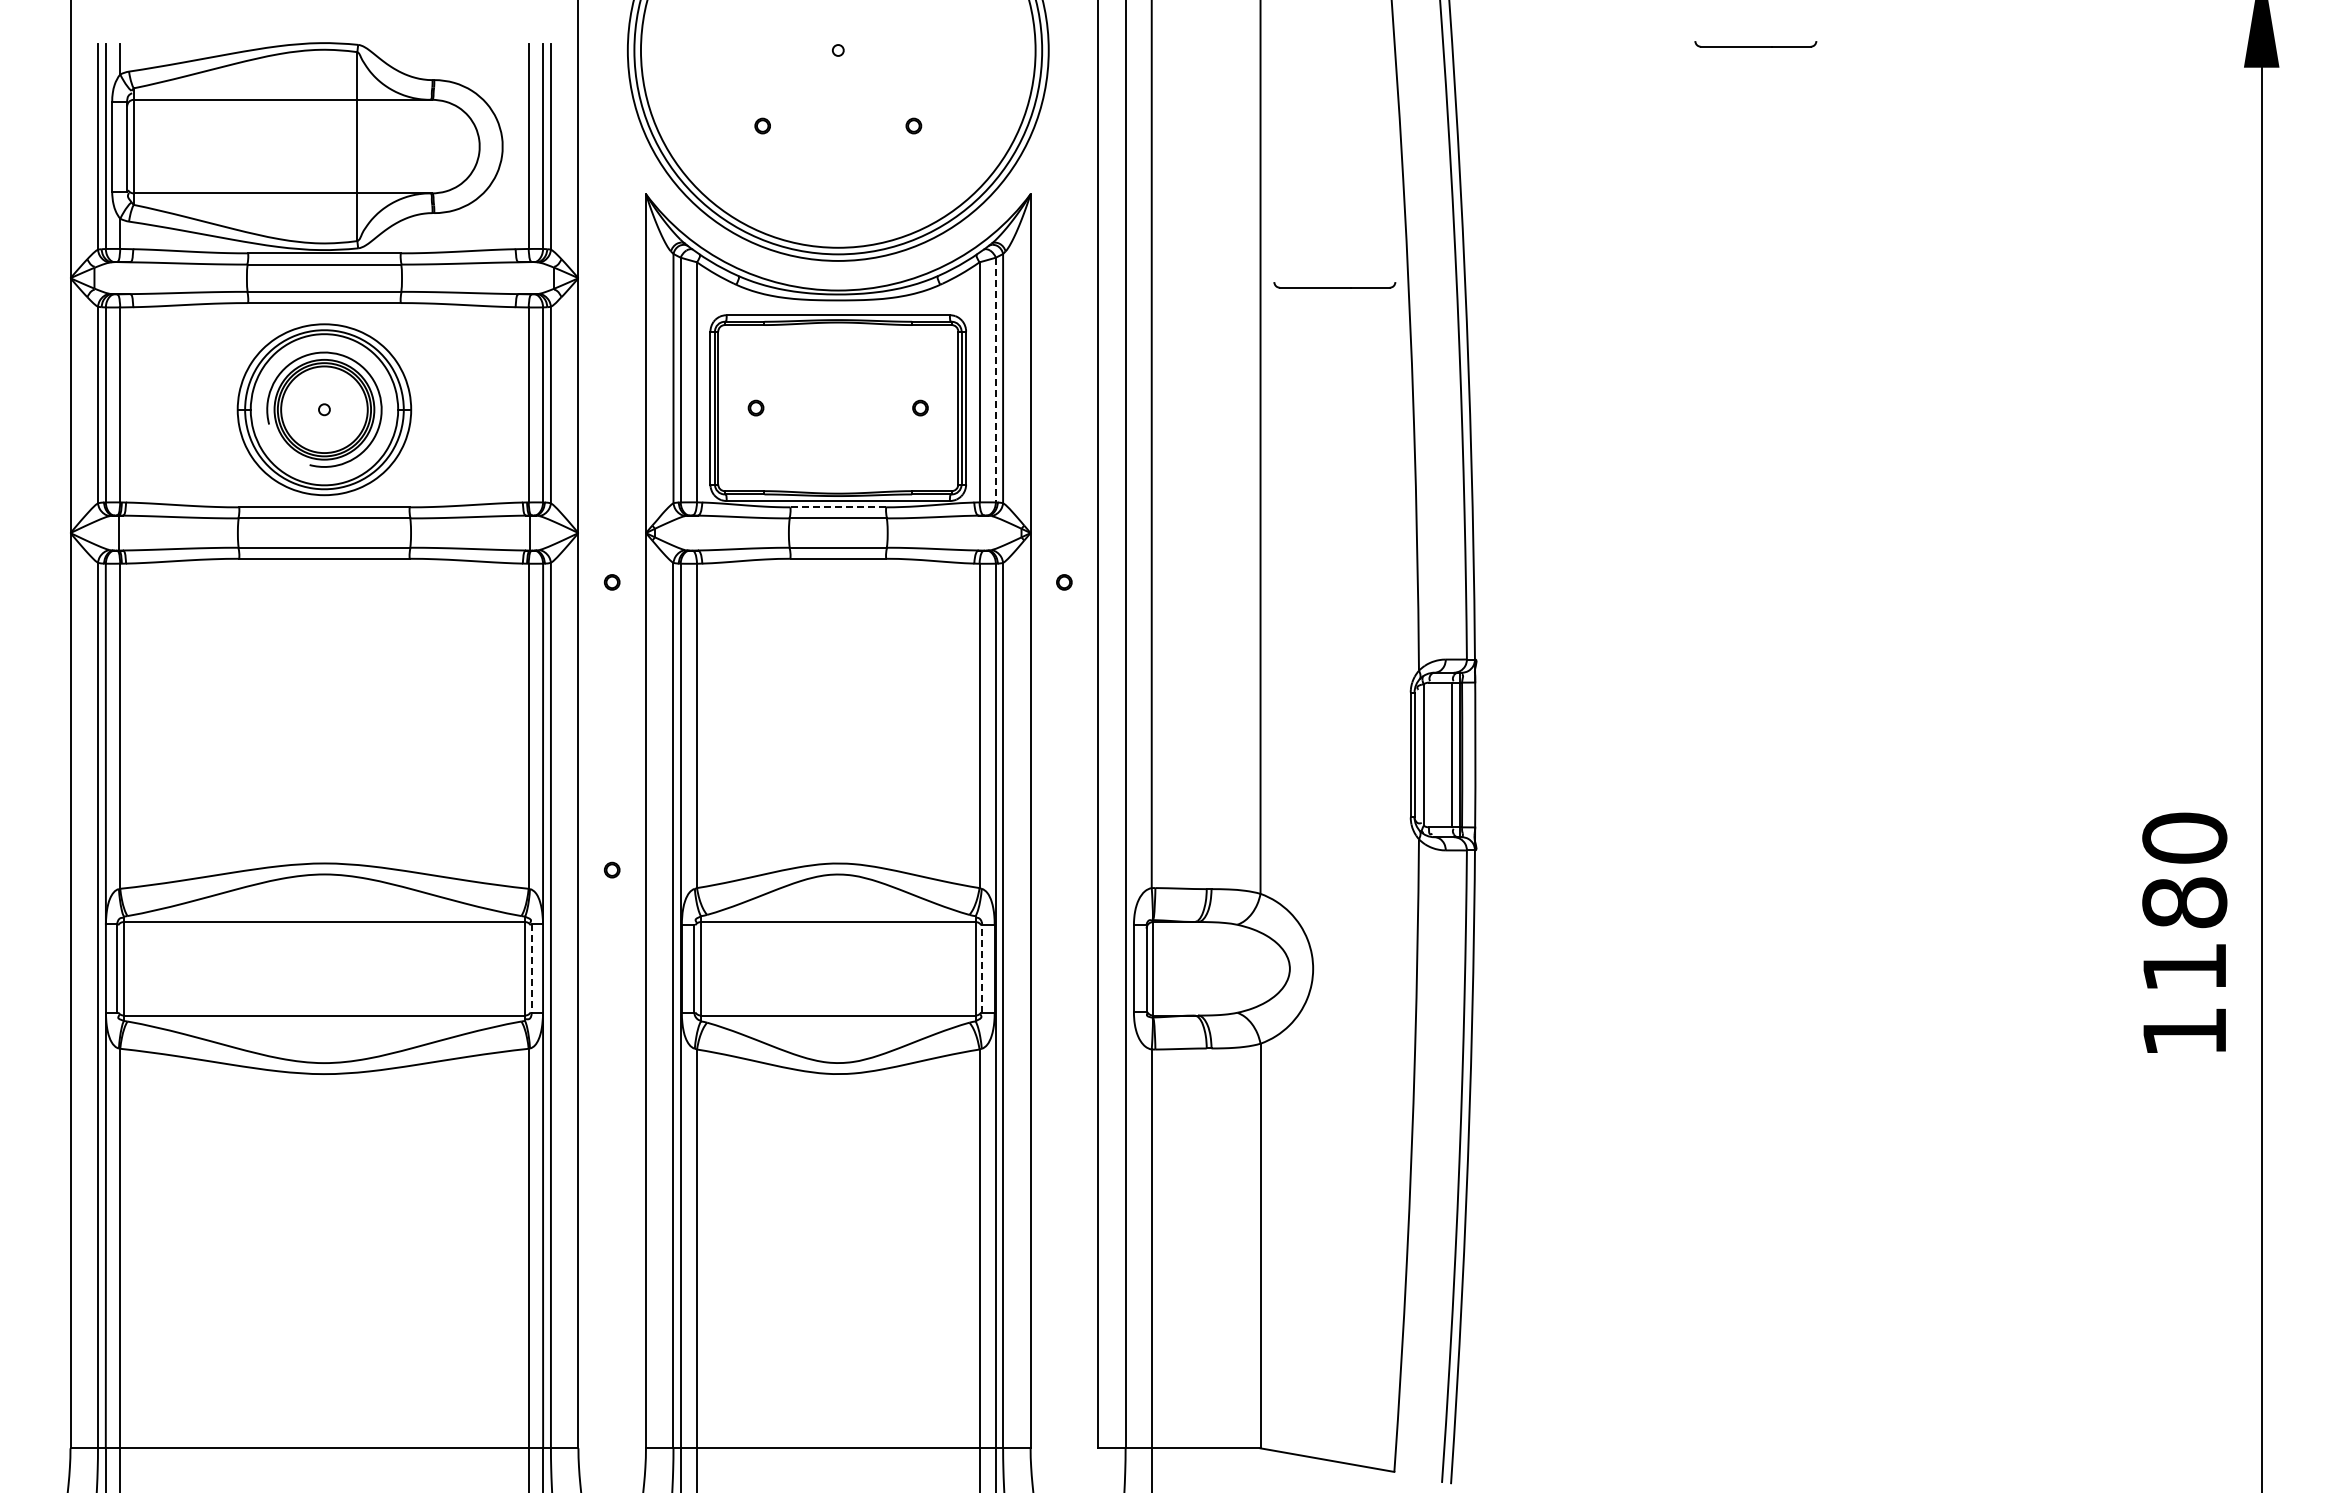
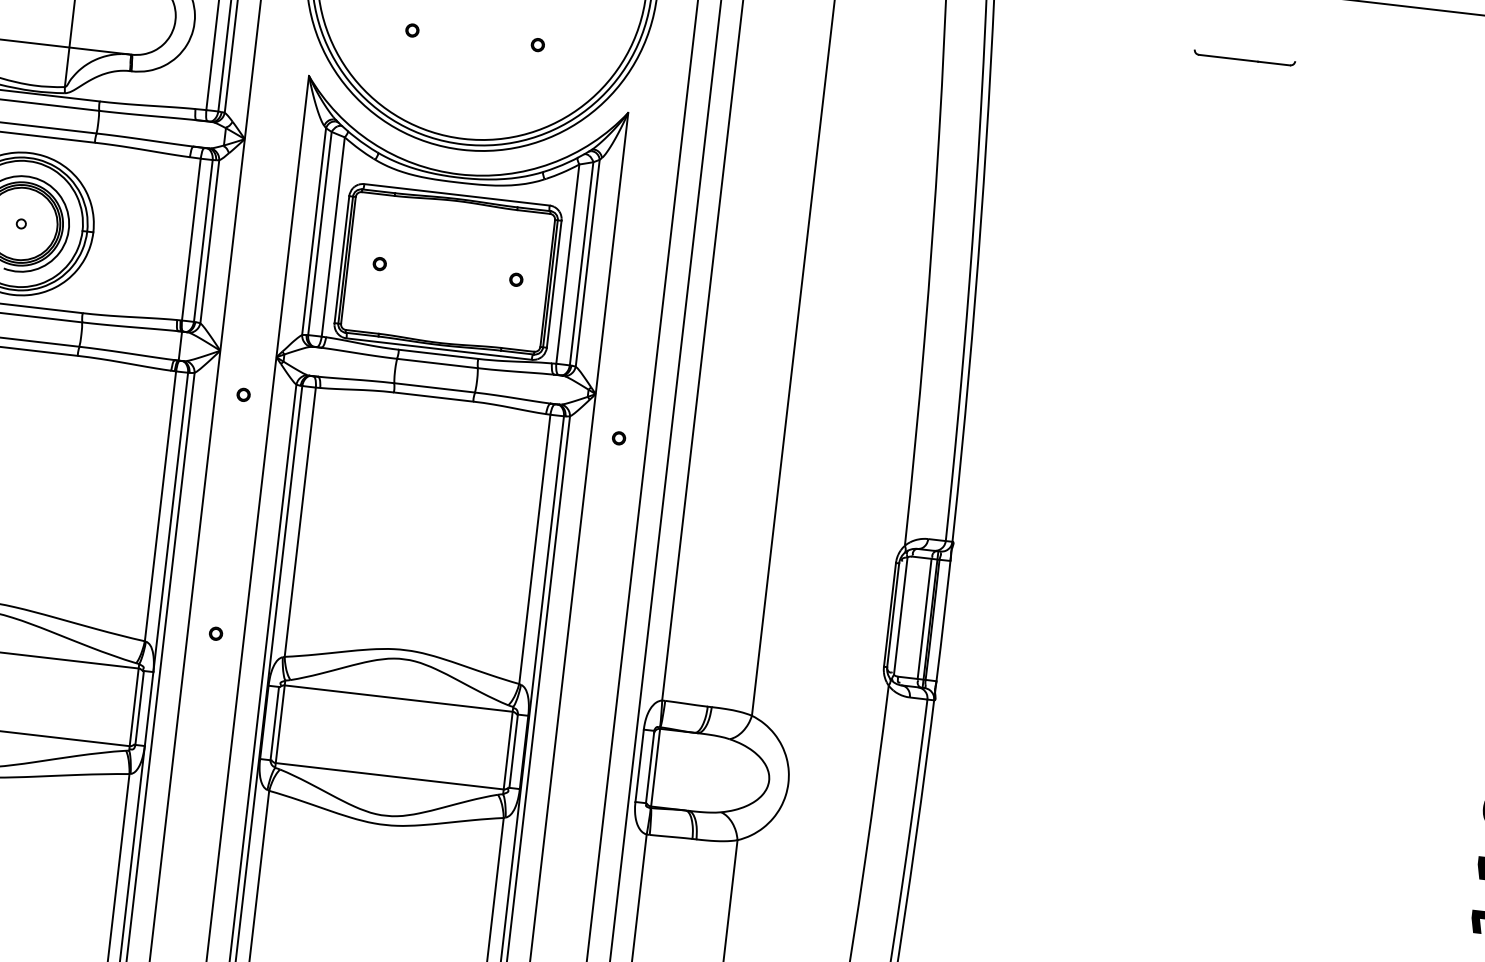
part: (1334, 285) -> (871, 217), removed
line: (995, 380) -> (581, 264), dashed -> solid
line: (838, 507) -> (438, 354), dashed -> solid
line: (531, 968) -> (139, 707), dashed -> solid
line: (982, 968) -> (513, 751), dashed -> solid

